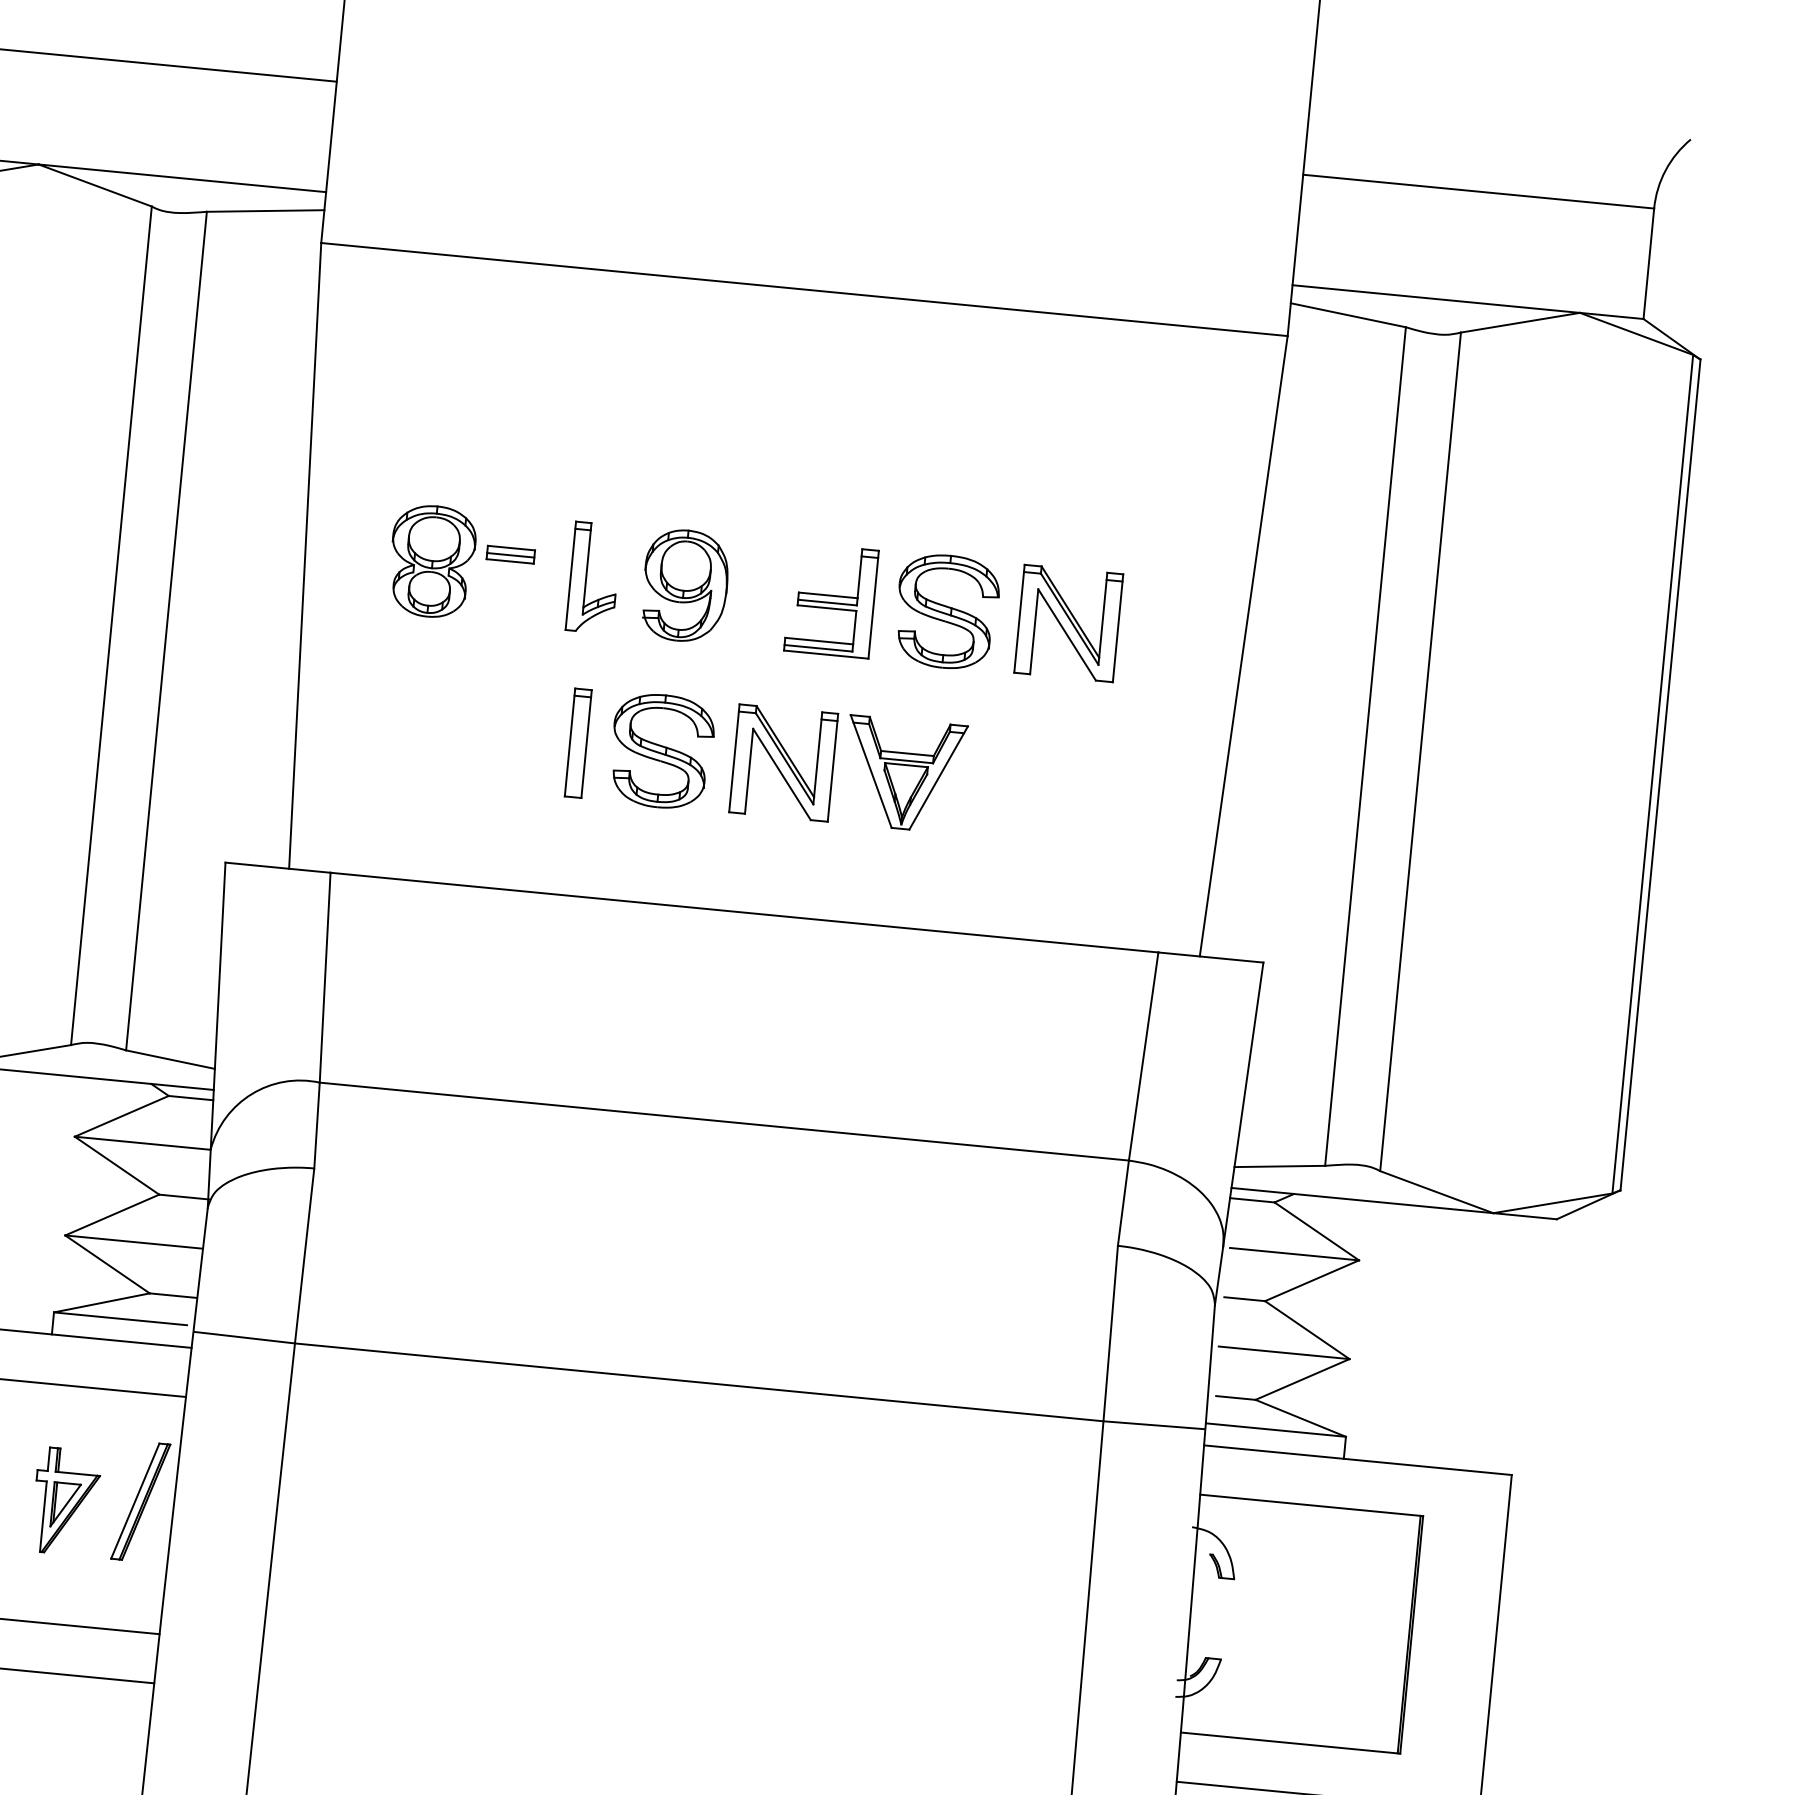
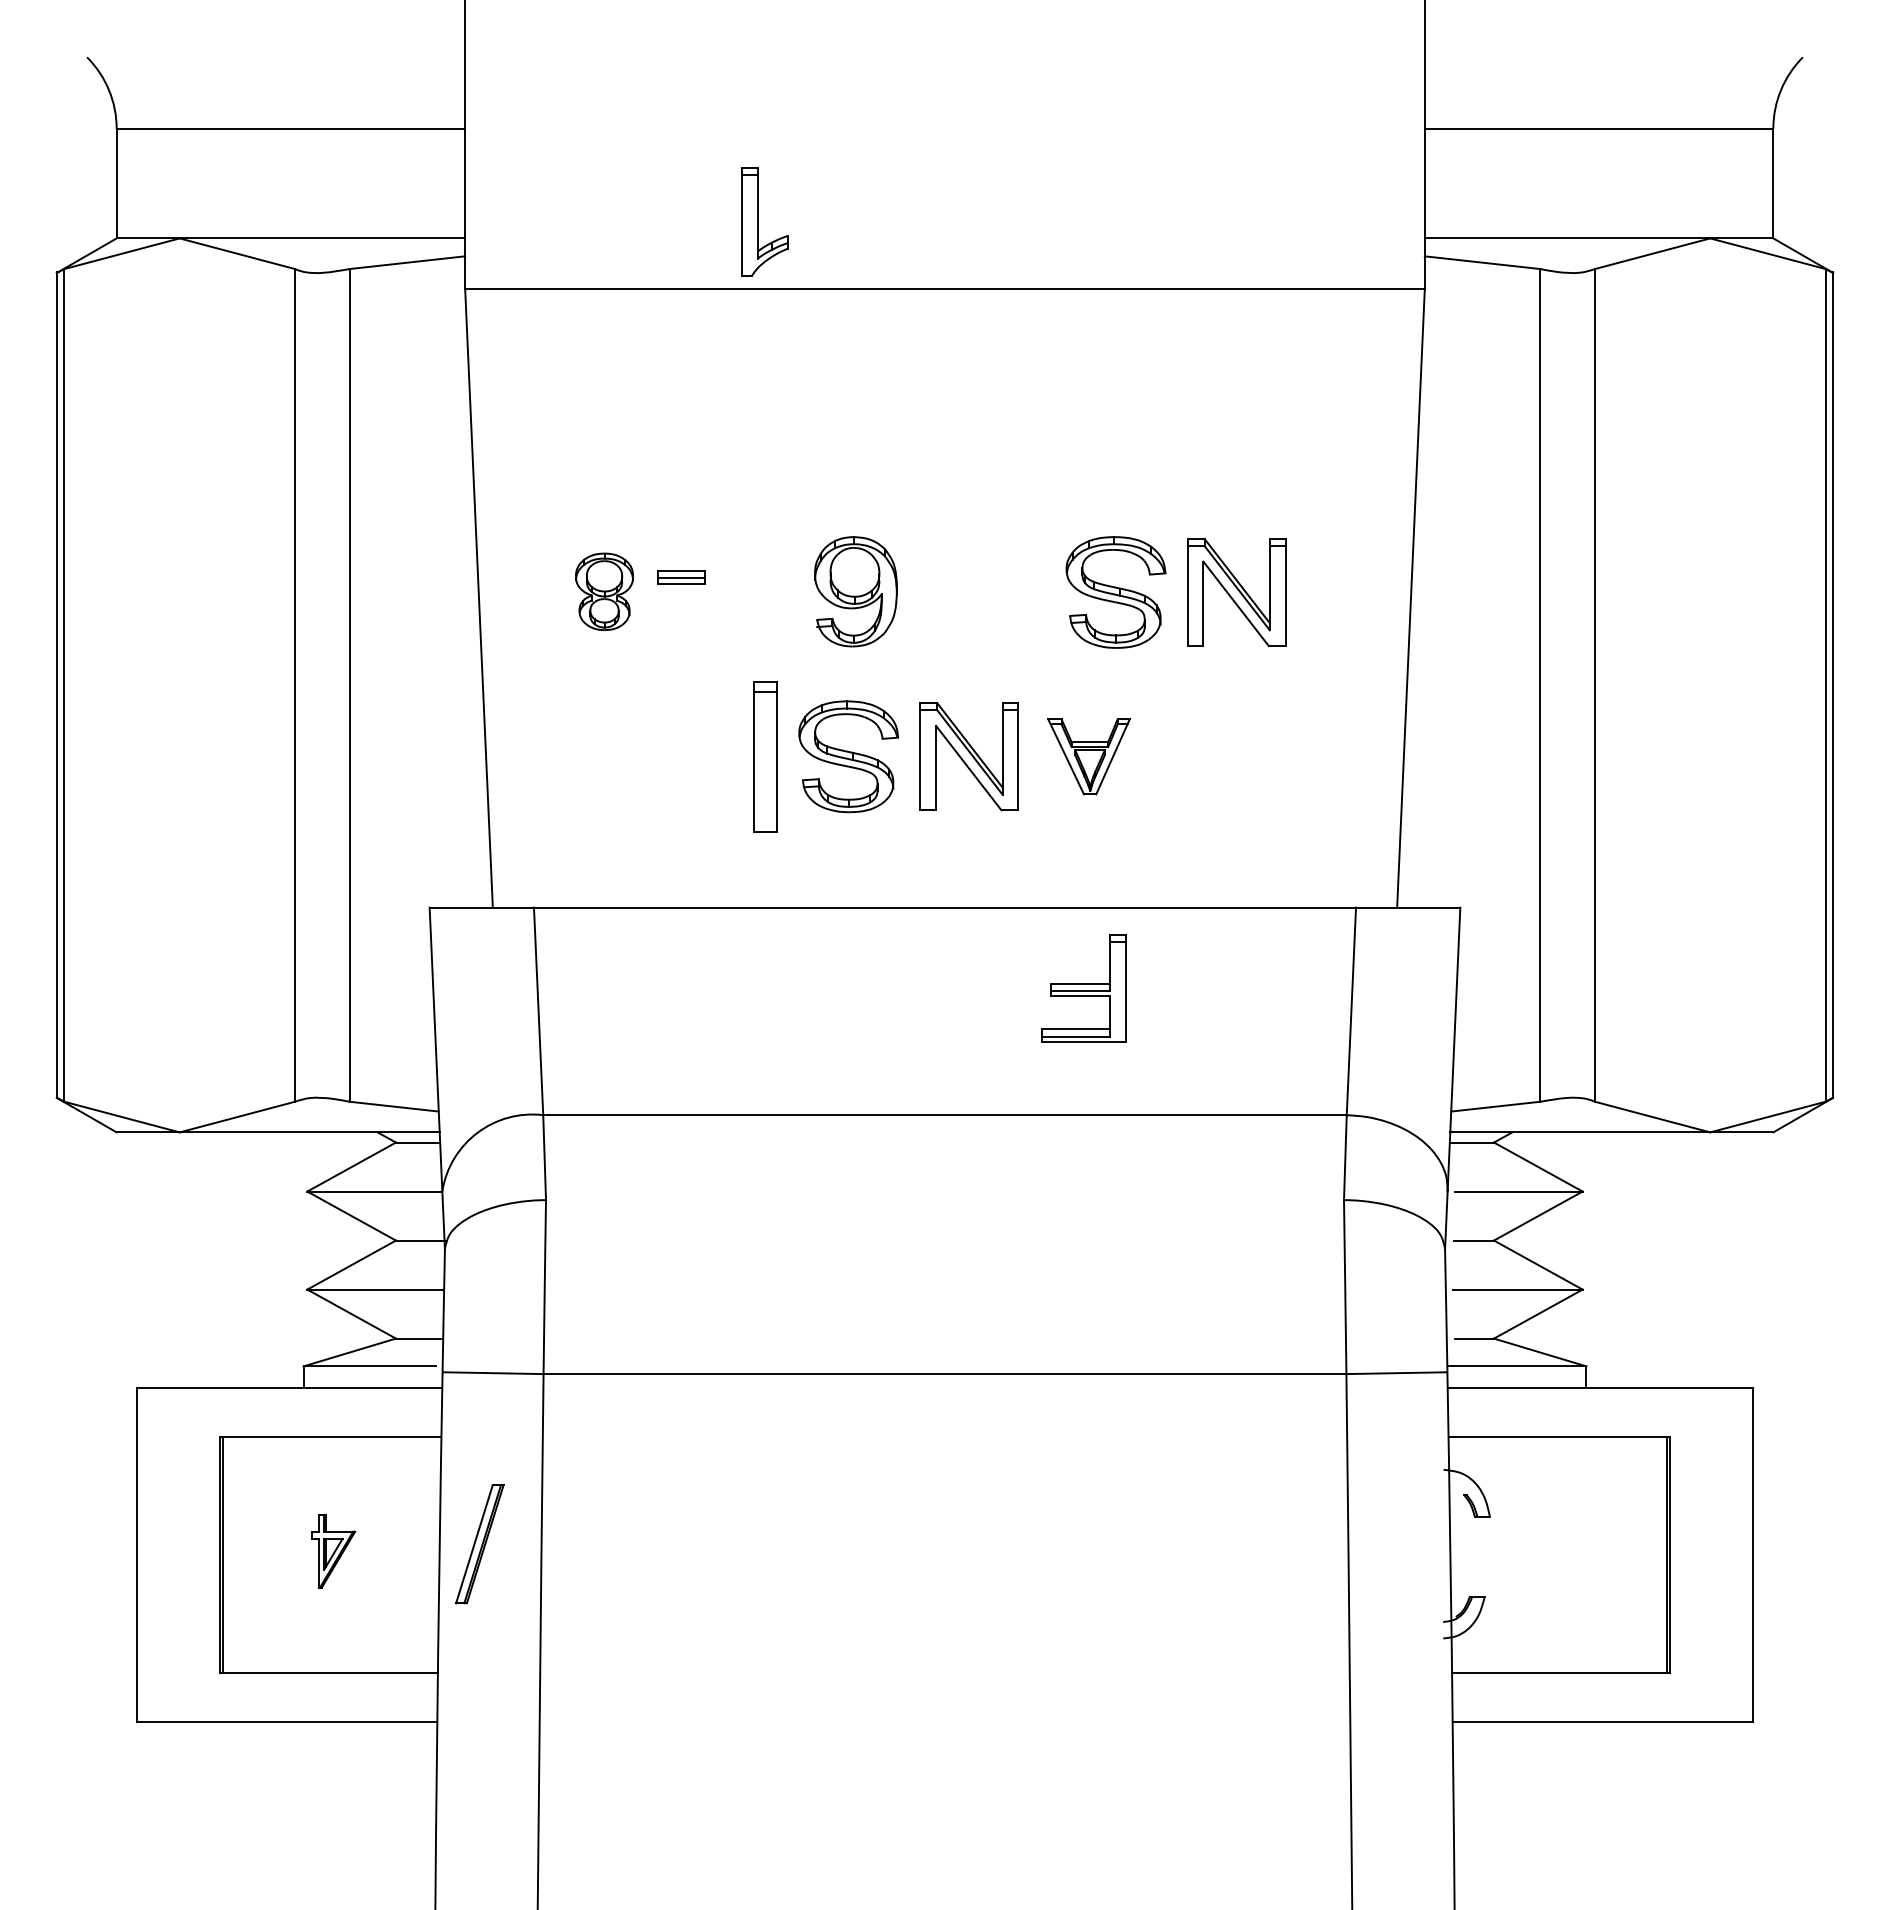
part: (432, 561) -> (604, 591), size x0.7
part: (593, 577) -> (764, 221), moved
part: (830, 600) -> (1083, 988), moved
part: (578, 743) -> (765, 756), size x1.4
part: (903, 774) -> (1088, 756), size x0.7
part: (66, 1501) -> (333, 1551), size x0.7
part: (140, 1501) -> (479, 1544), moved

